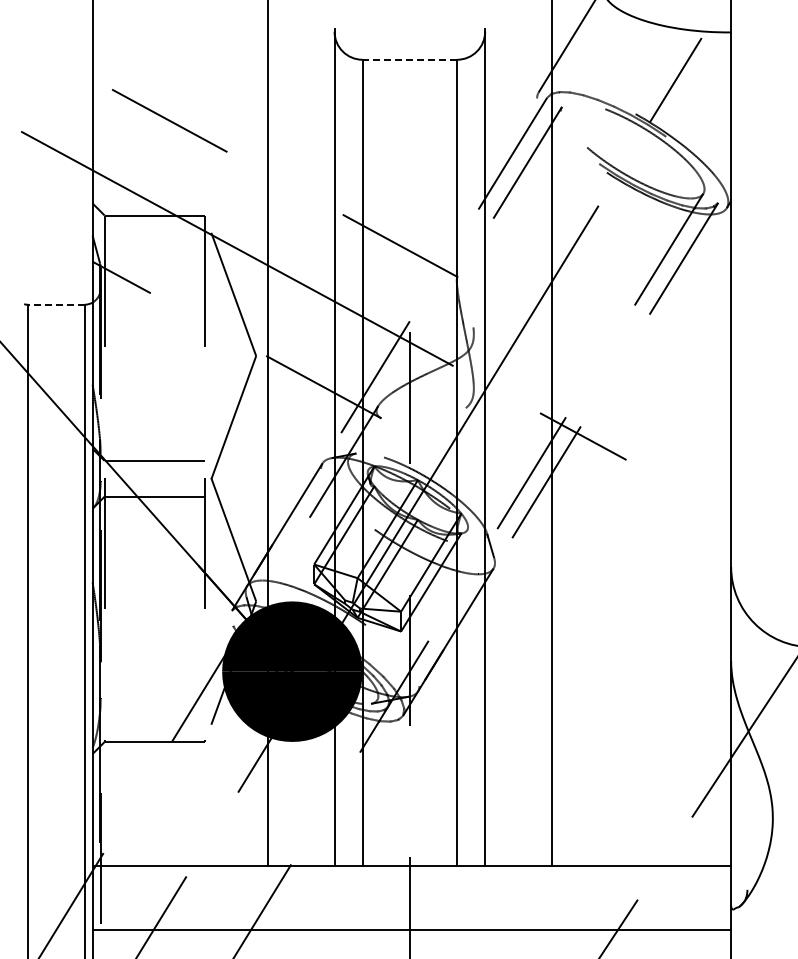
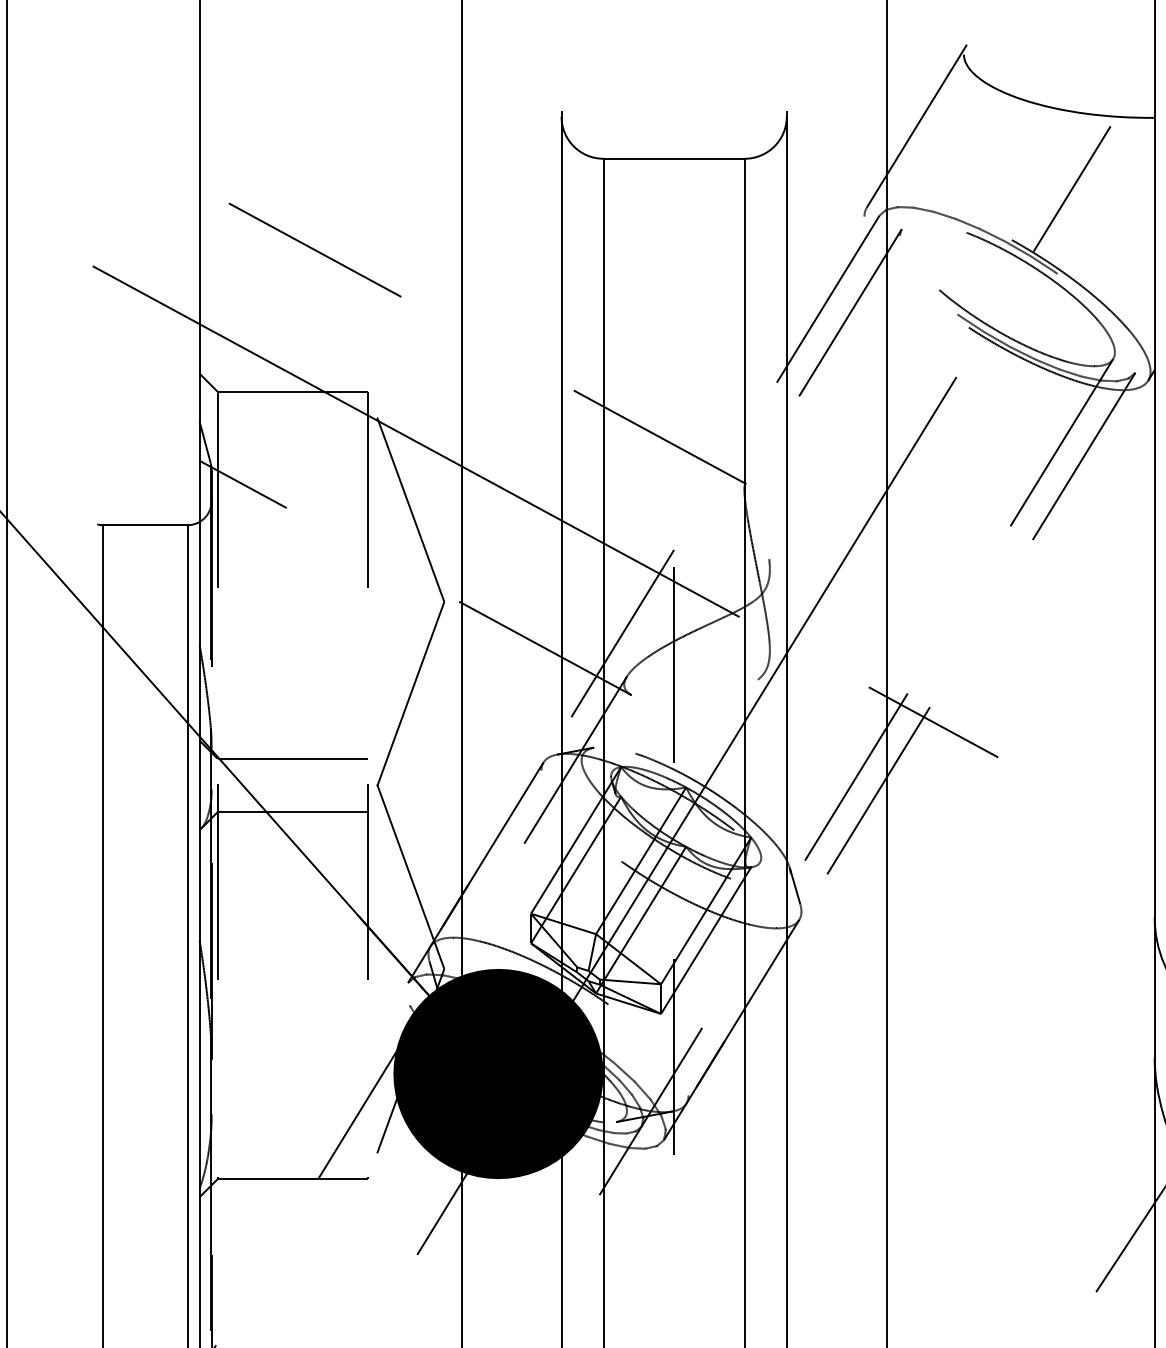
line: (409, 59) -> (673, 158), dashed -> solid
line: (55, 304) -> (144, 524), dashed -> solid

